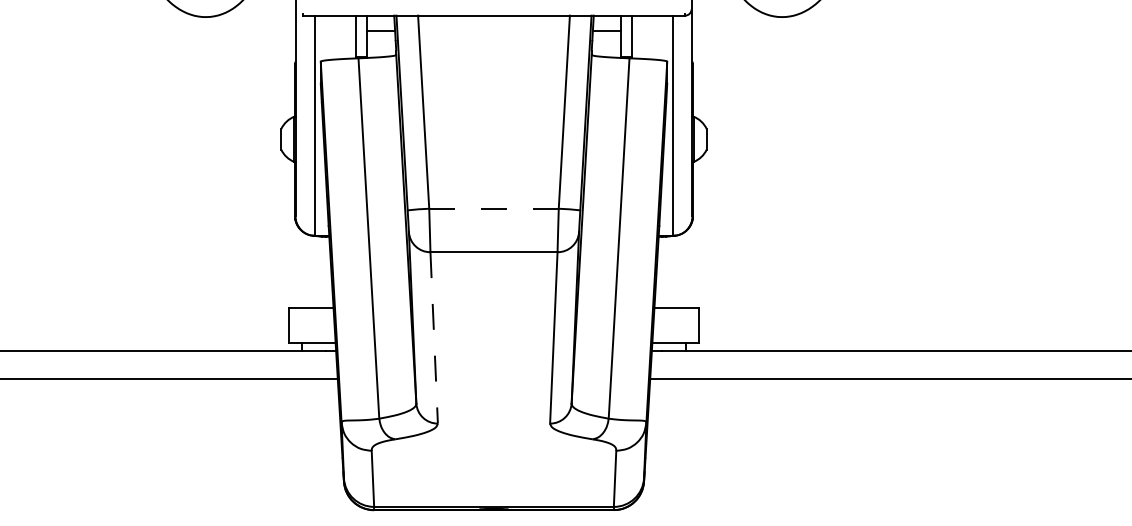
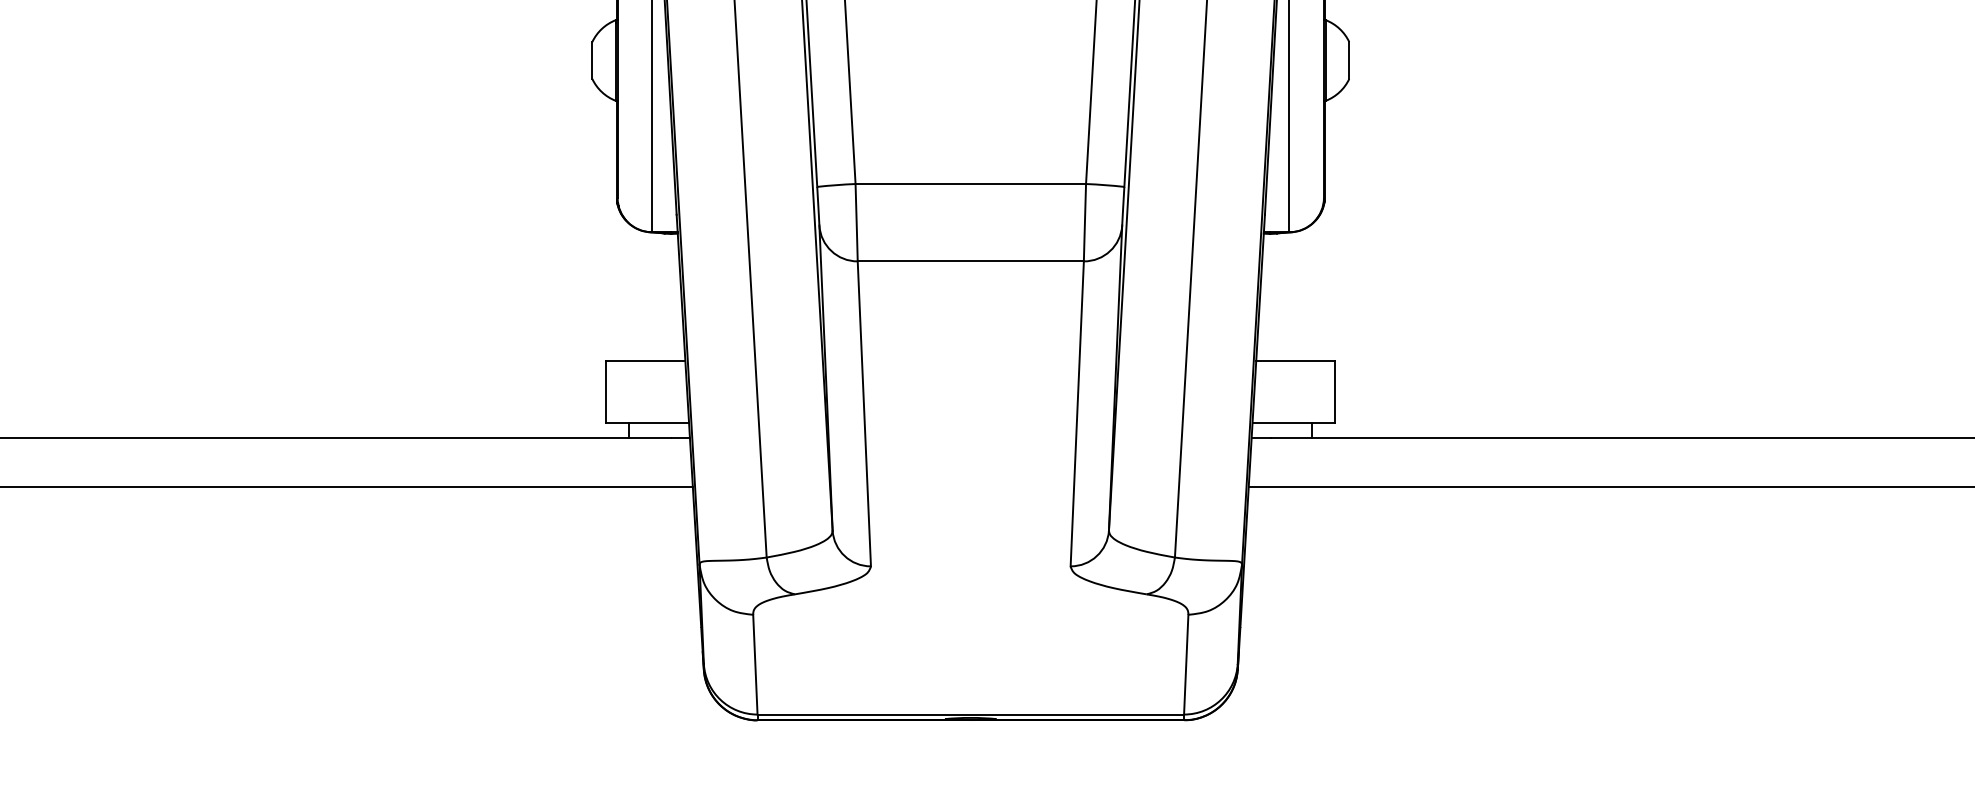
line: (494, 208) -> (971, 183), dashed -> solid
line: (434, 337) -> (864, 413), dashed -> solid

